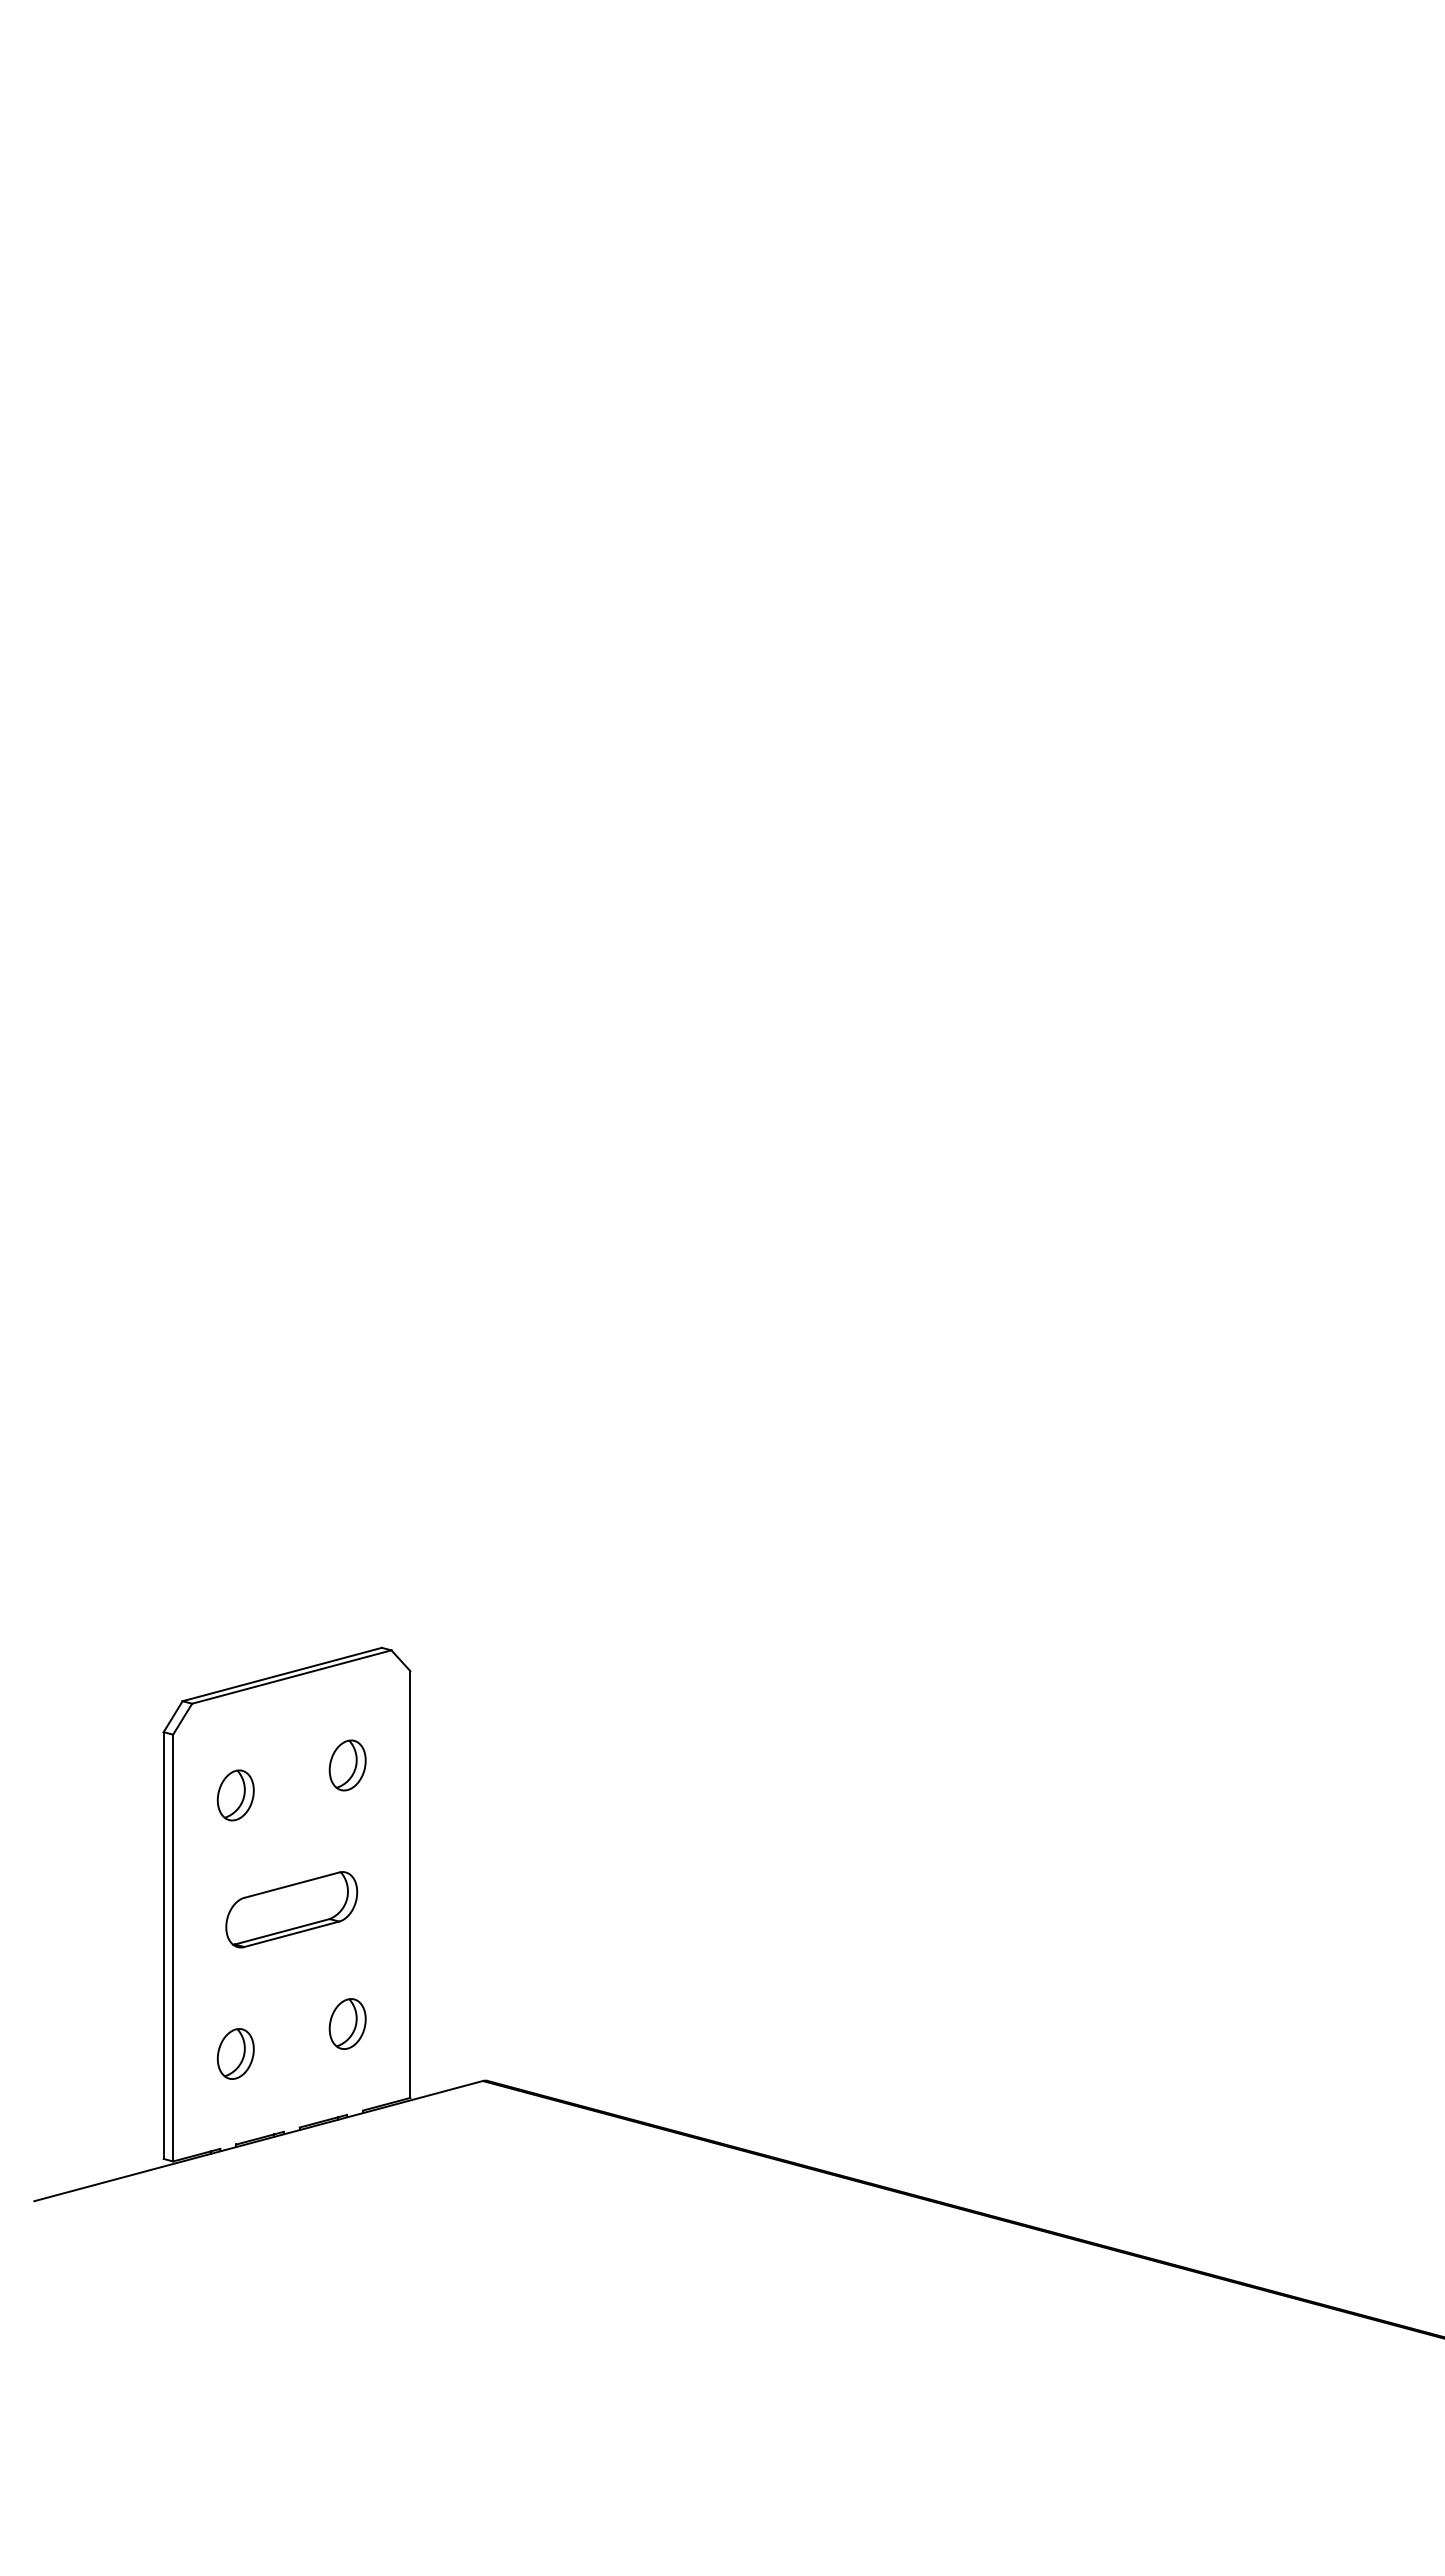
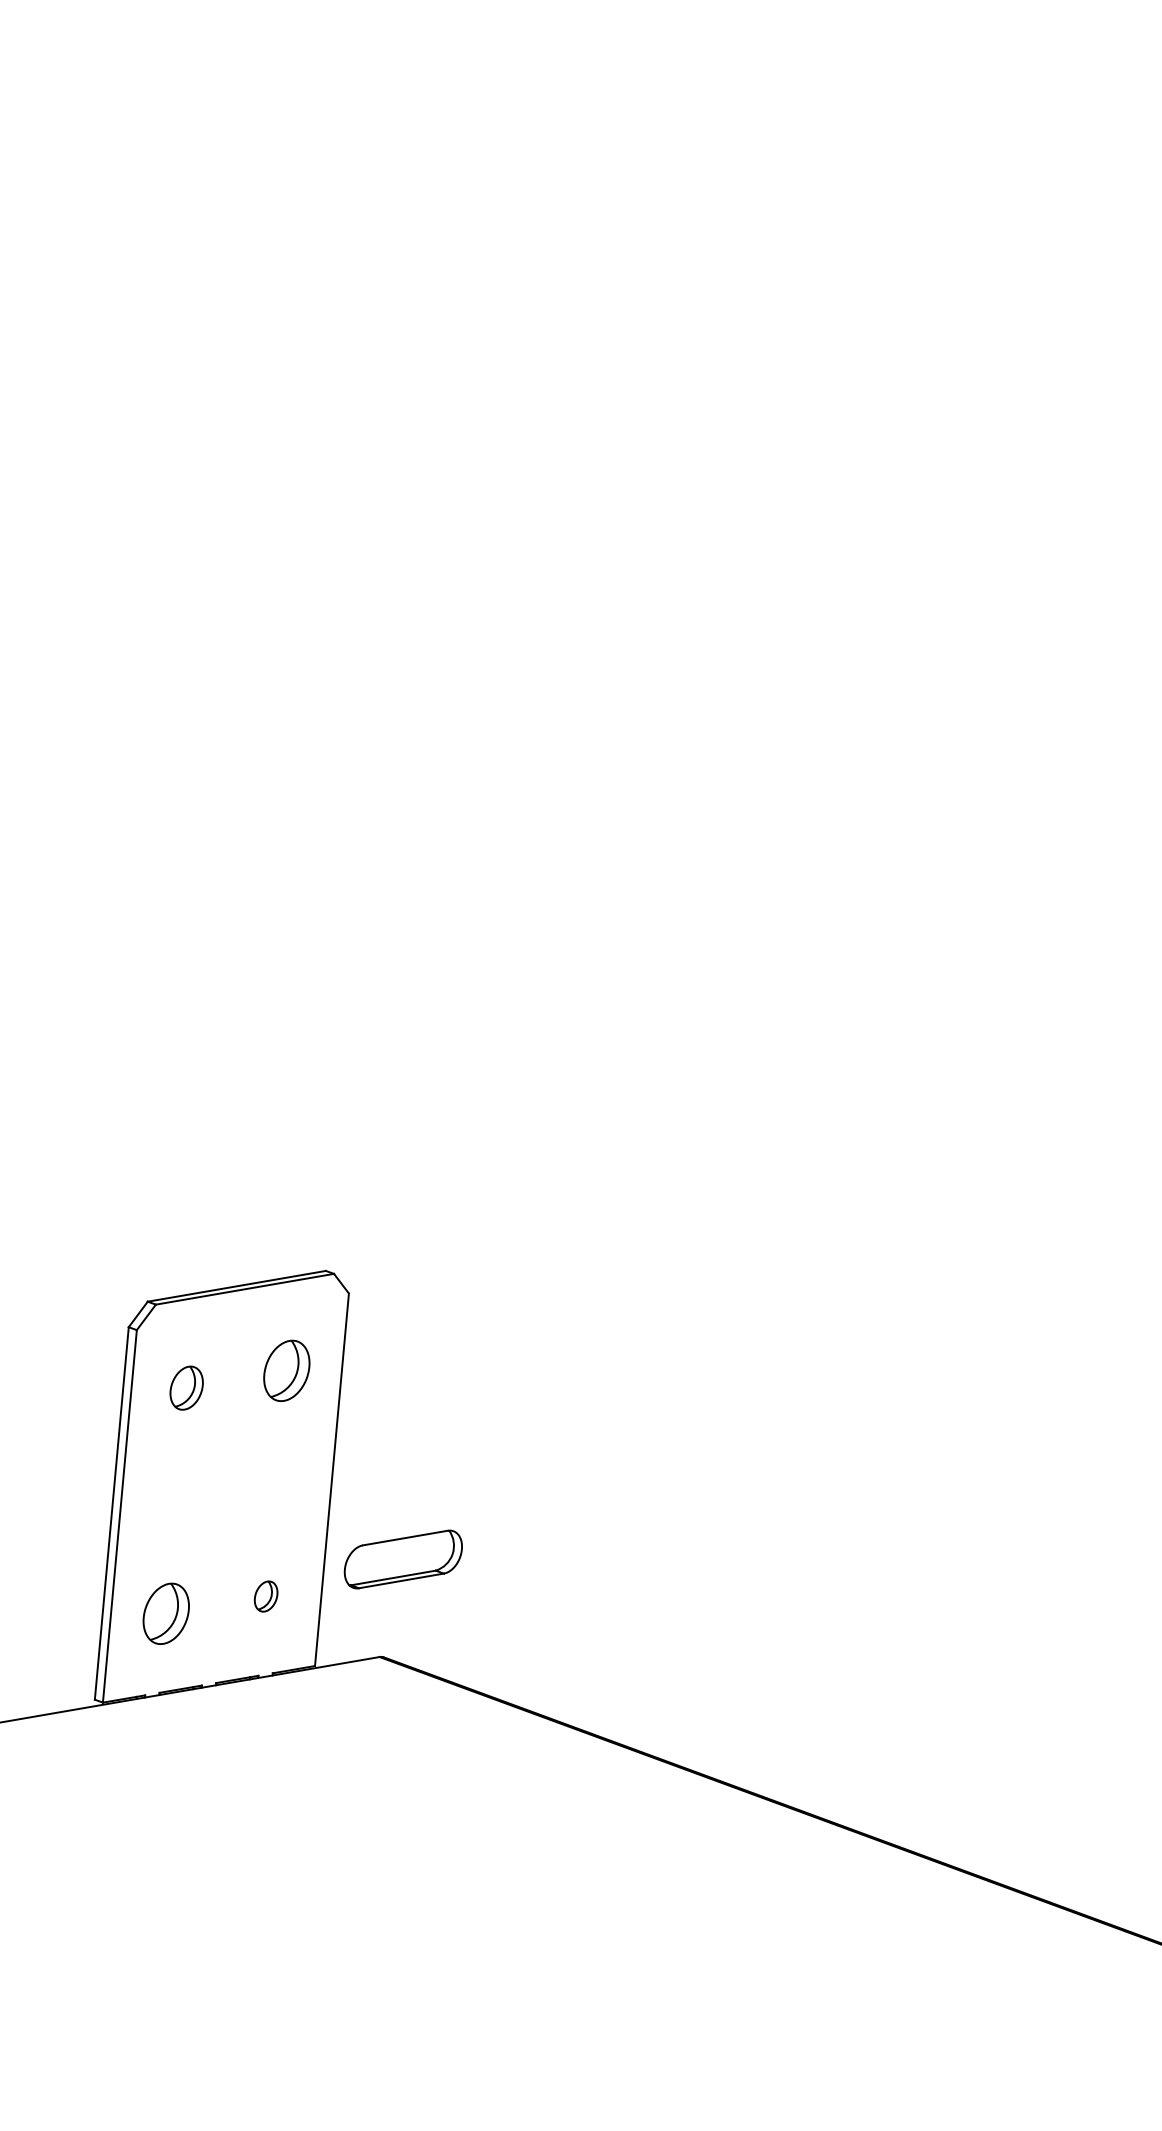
part: (347, 1765) -> (286, 1370), size x1.4
part: (291, 1909) -> (403, 1559), moved
part: (347, 2023) -> (266, 1596), size x0.7
part: (235, 2053) -> (165, 1613), size x1.4

